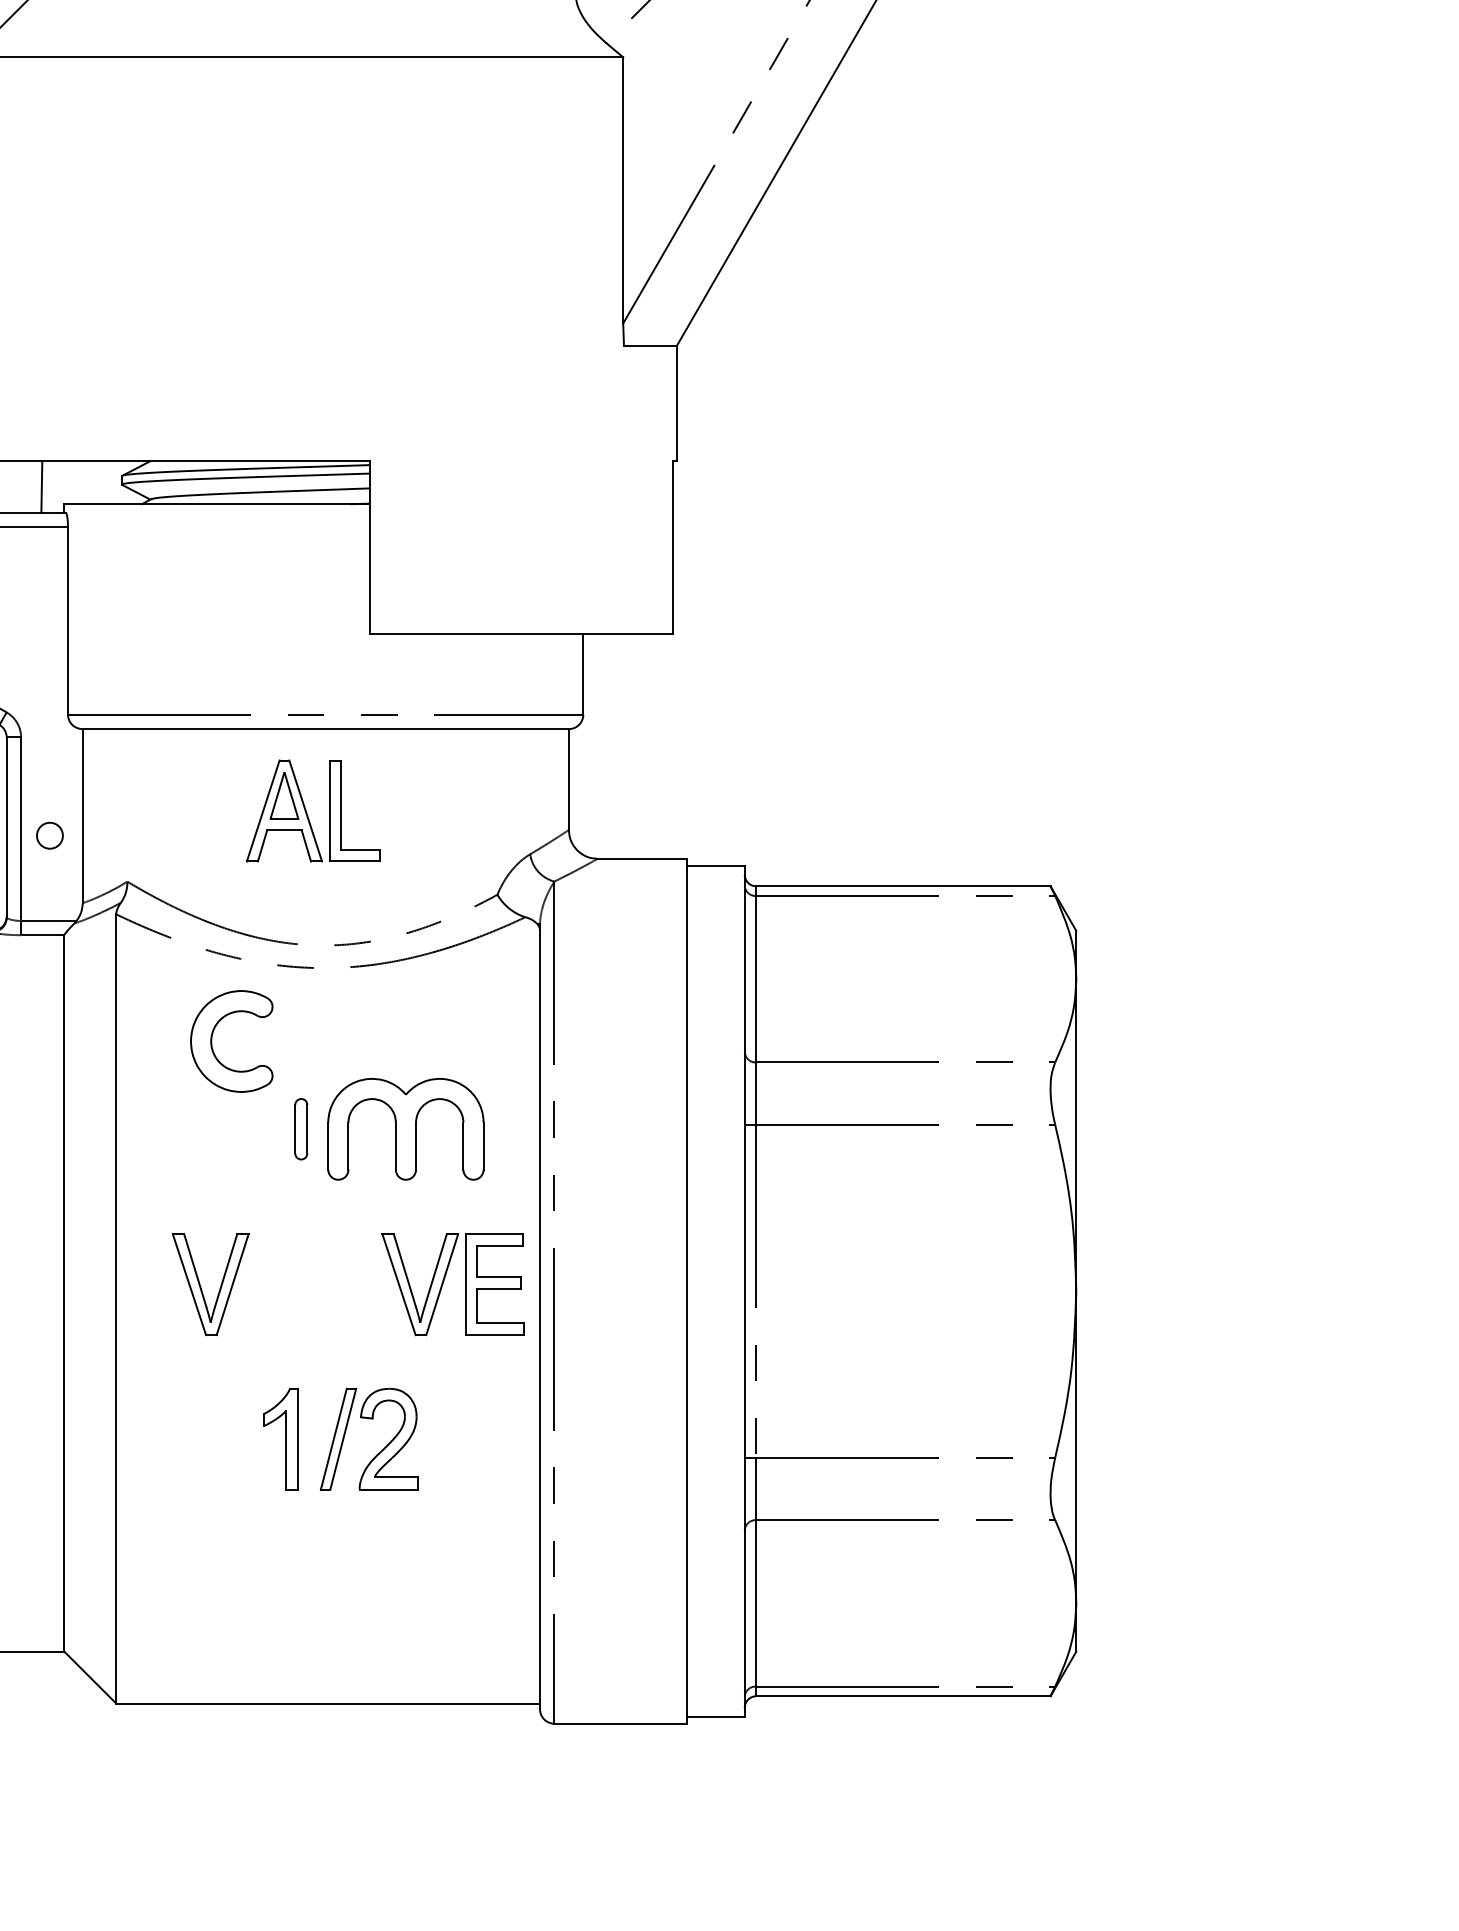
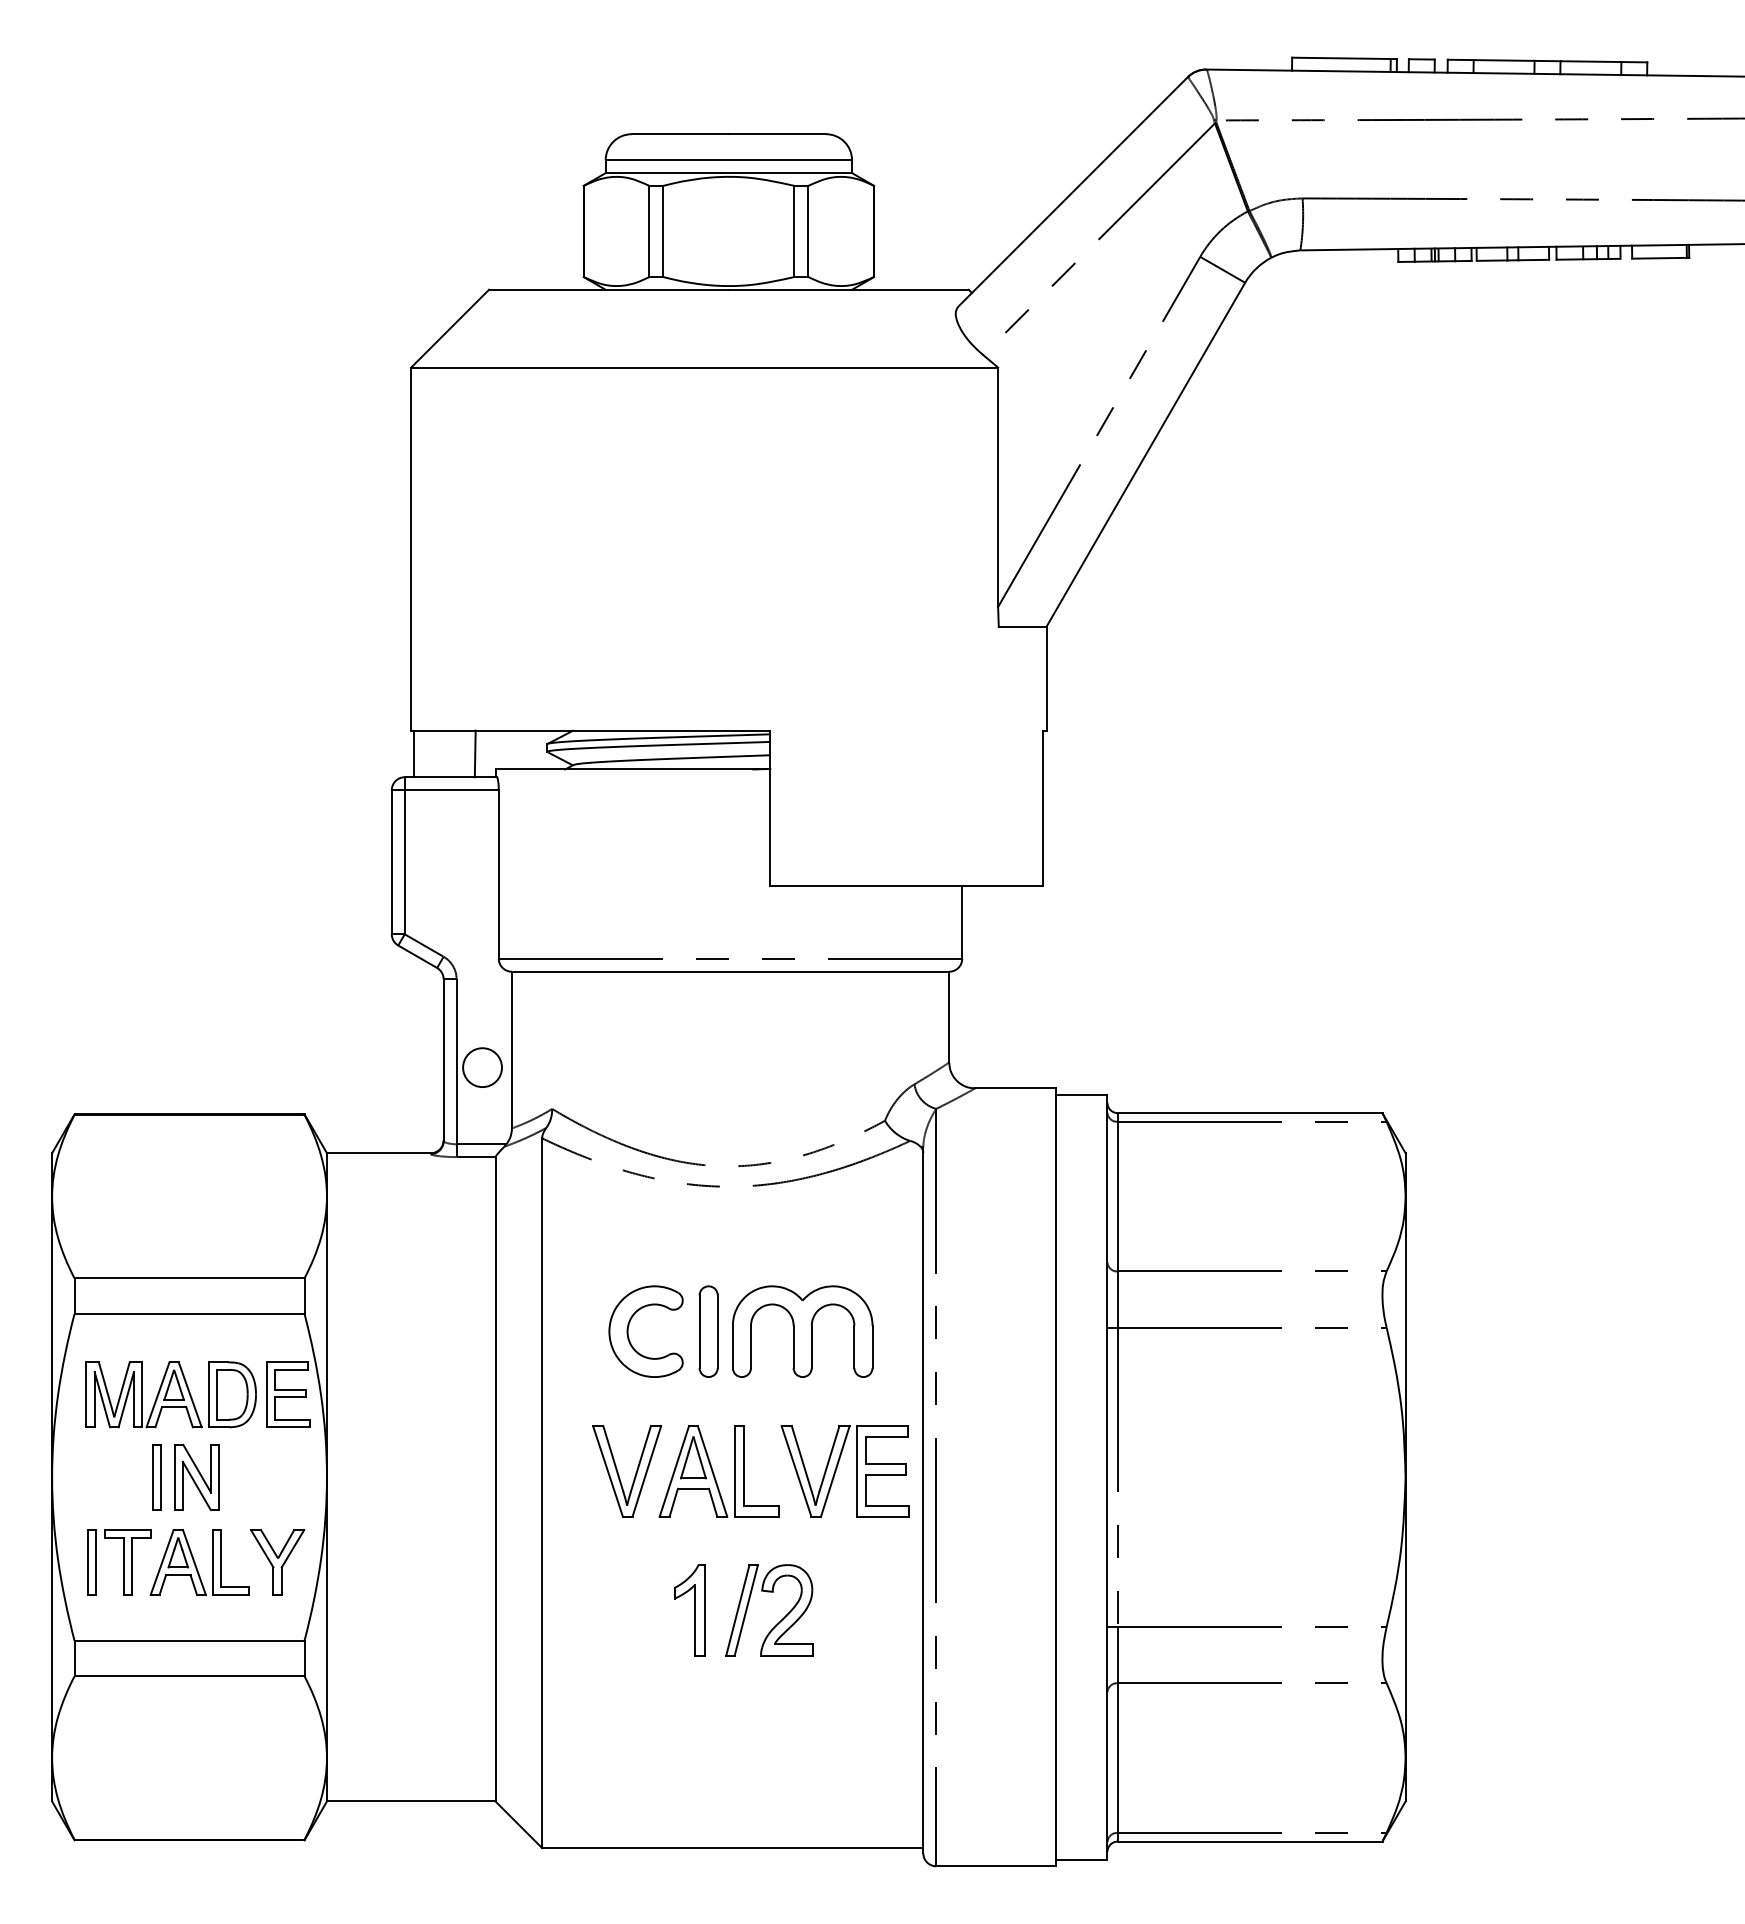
part: (312, 811) -> (718, 1471), moved
circle: (49, 835) -> (482, 1067), size x1.67
part: (212, 1041) -> (628, 1331), moved
part: (301, 1129) -> (708, 1331), size x1.67

